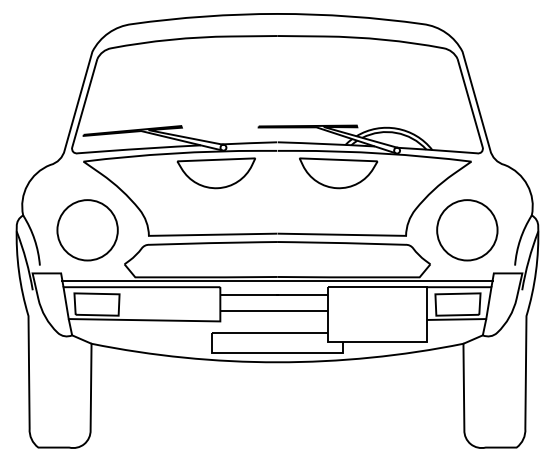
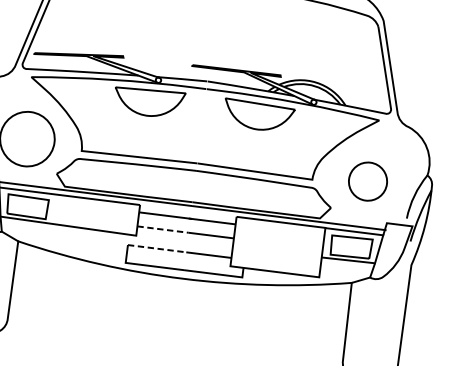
circle: (467, 230) -> (368, 181), size x0.7
line: (248, 311) -> (162, 229), solid -> dashed
line: (244, 332) -> (156, 248), solid -> dashed

